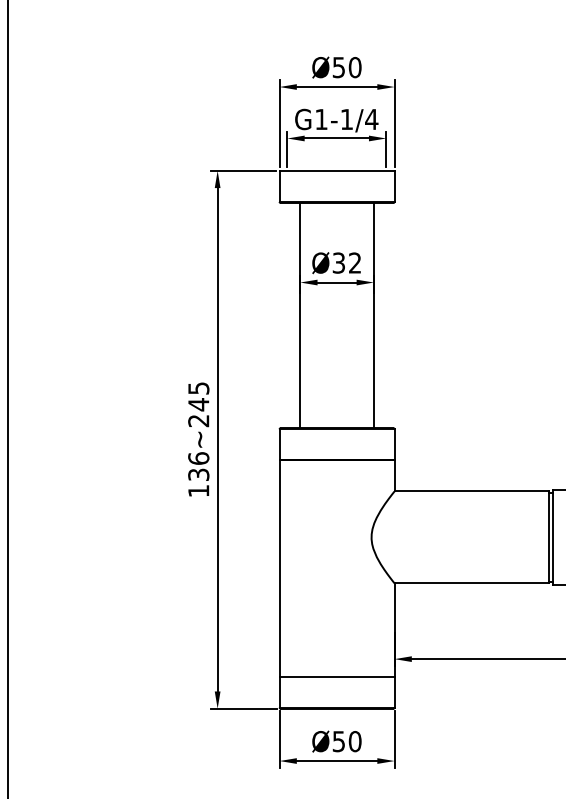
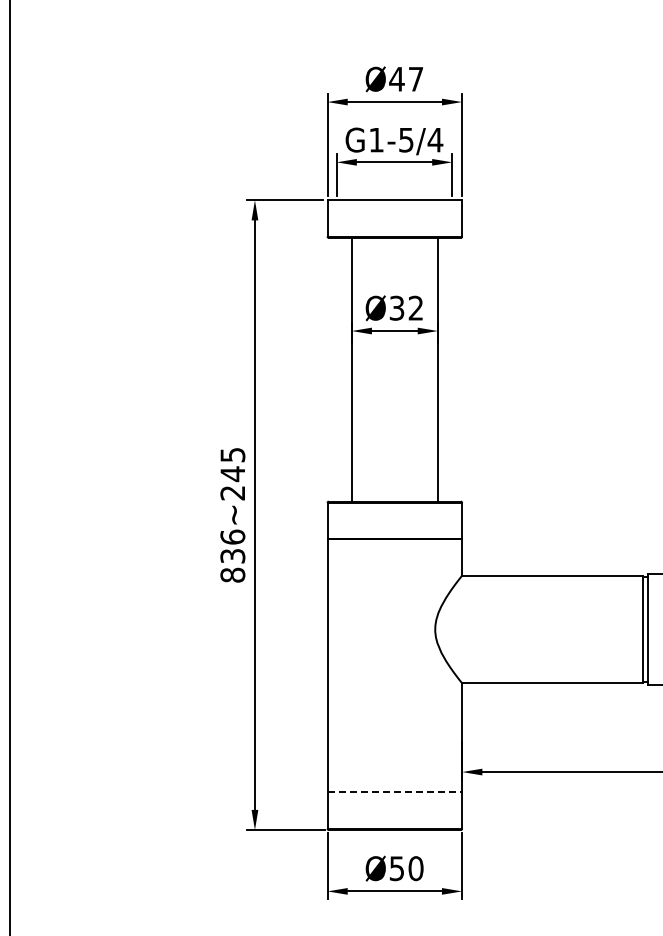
text: (347, 66) -> (406, 78), Ø50 -> Ø47
text: (347, 119) -> (406, 140), G1-1/4 -> G1-5/4
text: (198, 490) -> (232, 574), 136~245 -> 836~245
line: (337, 676) -> (395, 792), solid -> dashed

